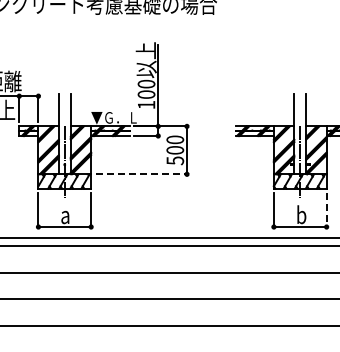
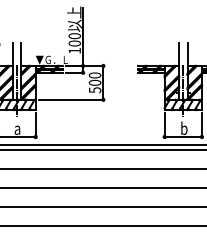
line: (141, 174) -> (71, 99), dashed -> solid
line: (326, 210) -> (201, 125), dashed -> solid

